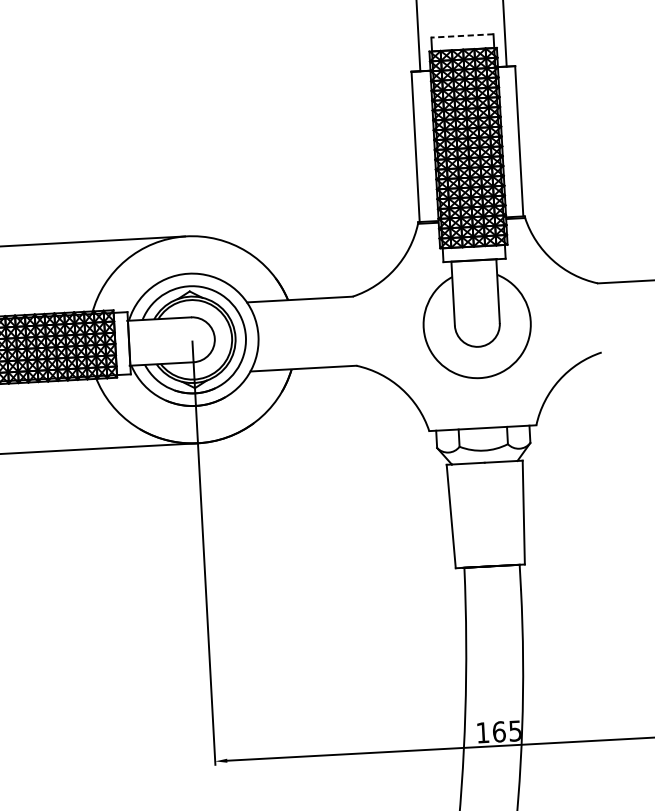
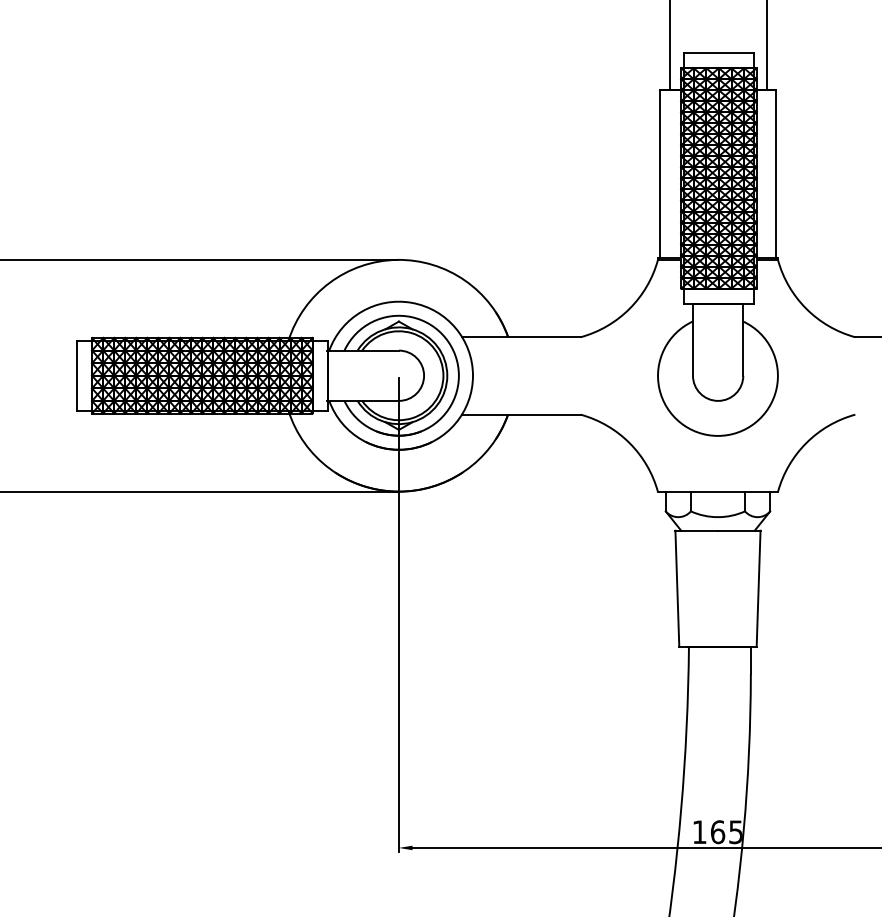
line: (462, 35) -> (718, 52), dashed -> solid

